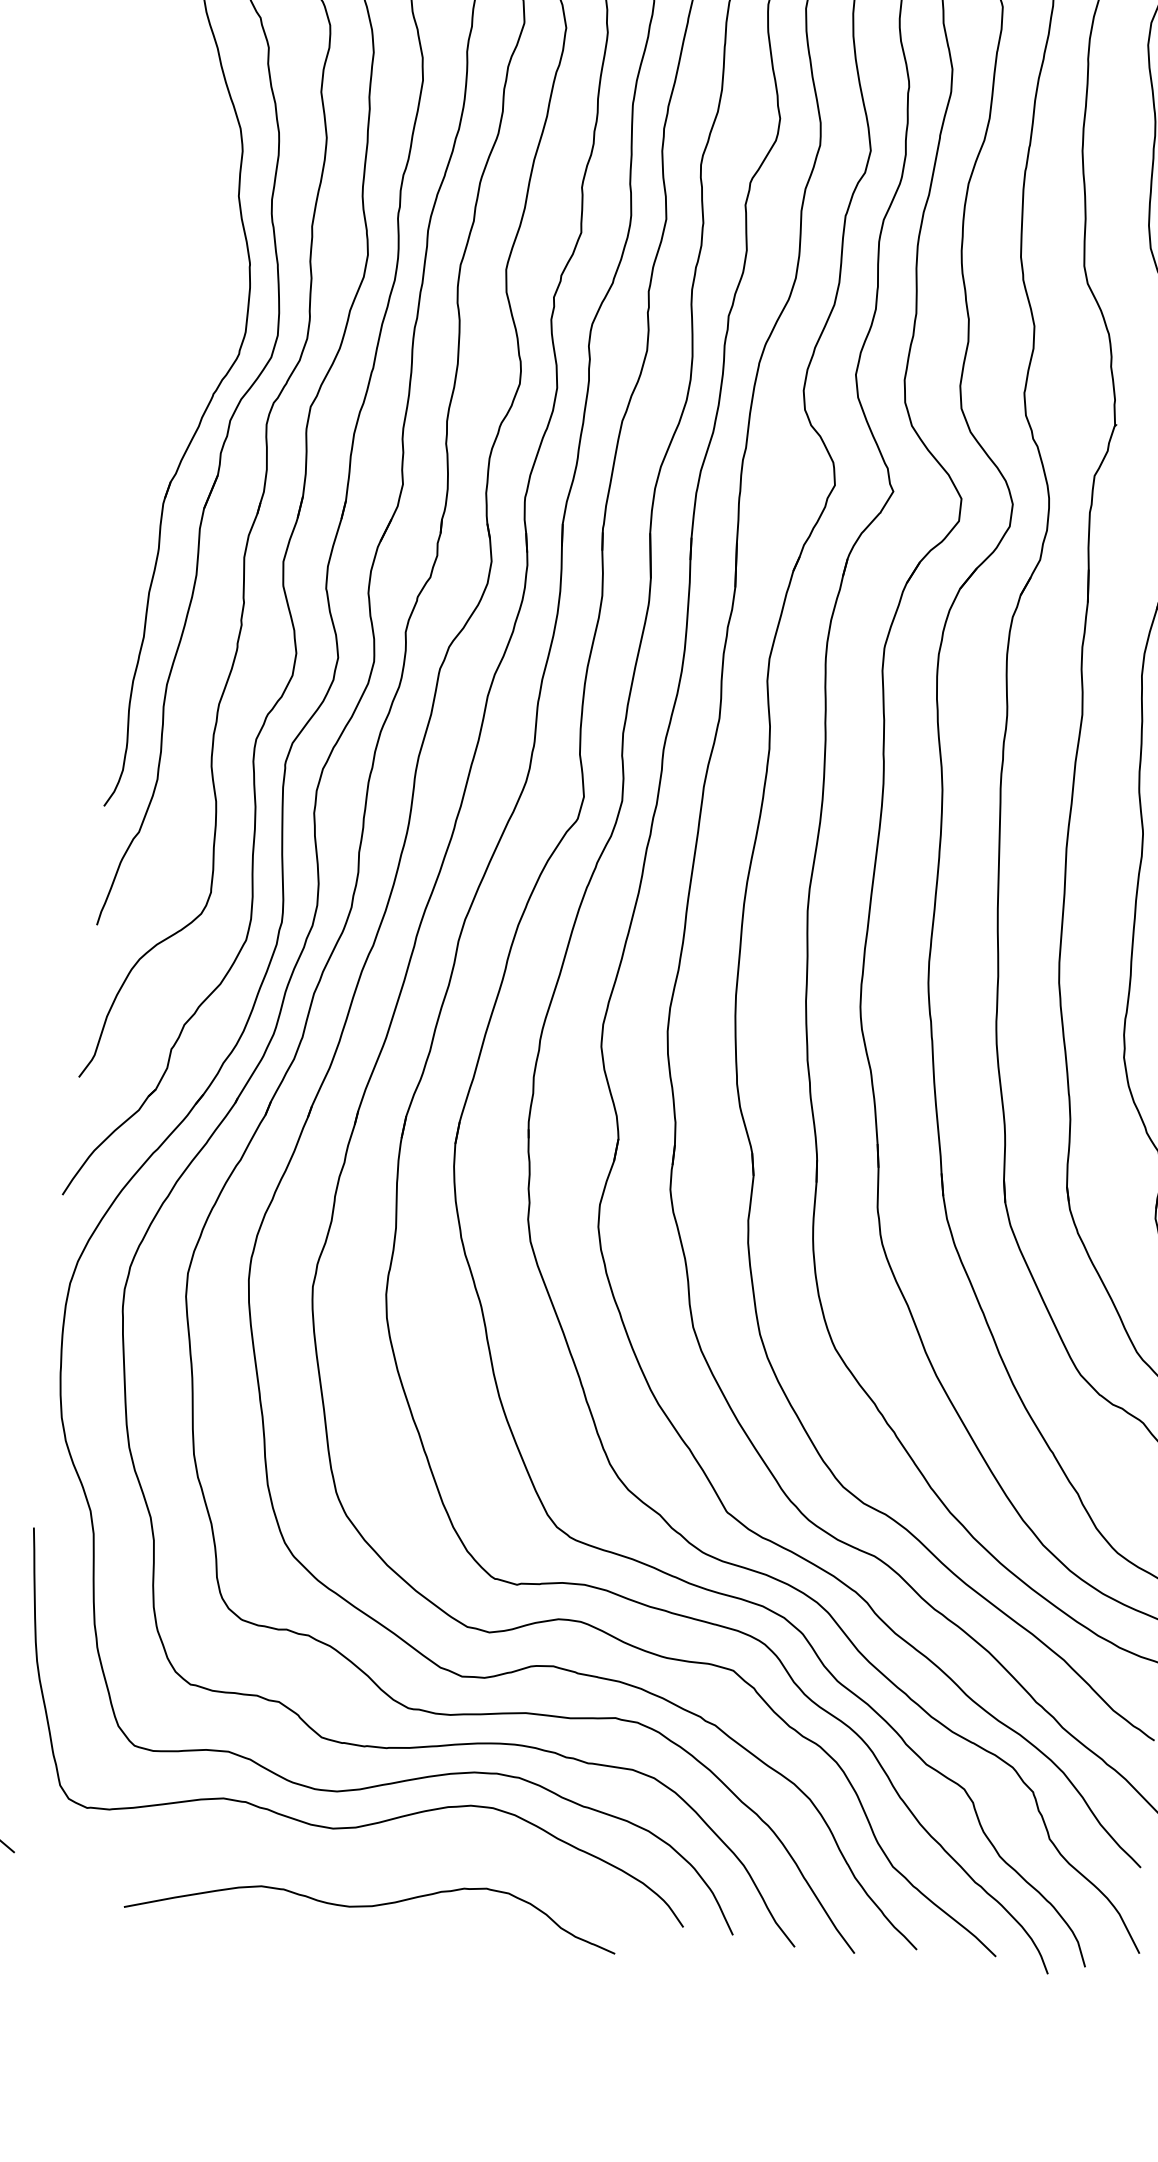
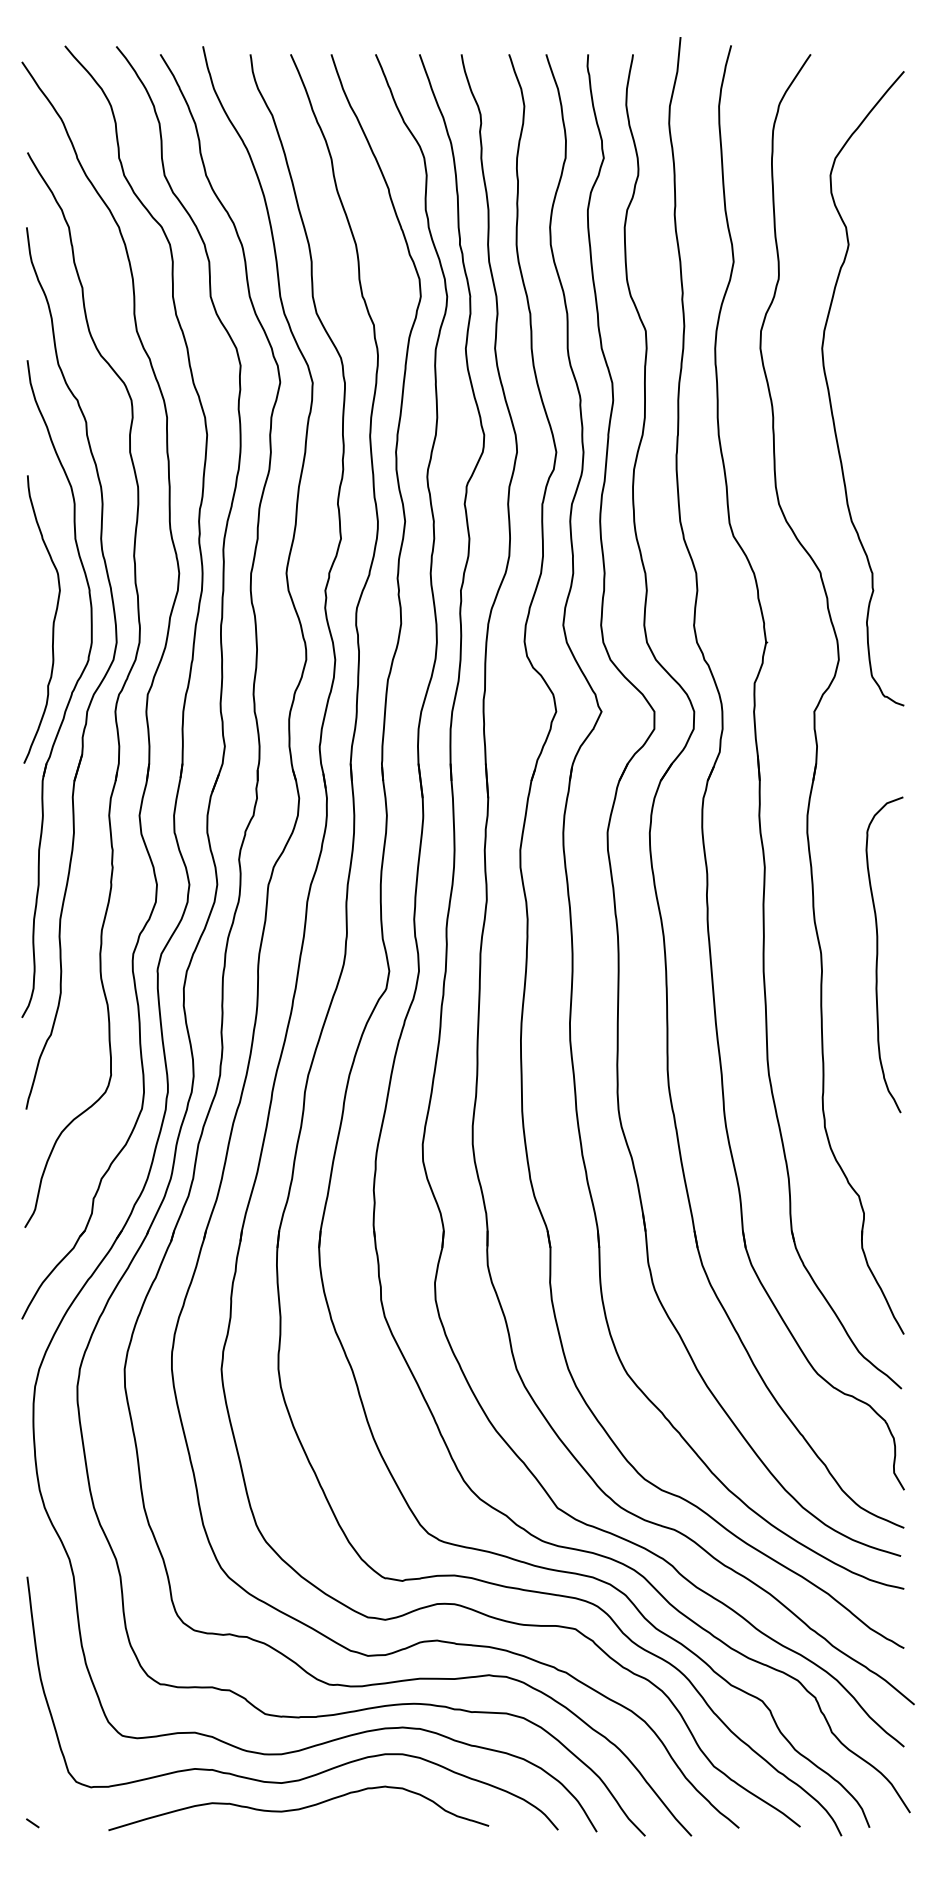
curve: (197, 300) -> (52, 622), added
curve: (371, 1905) -> (298, 1808), moved

